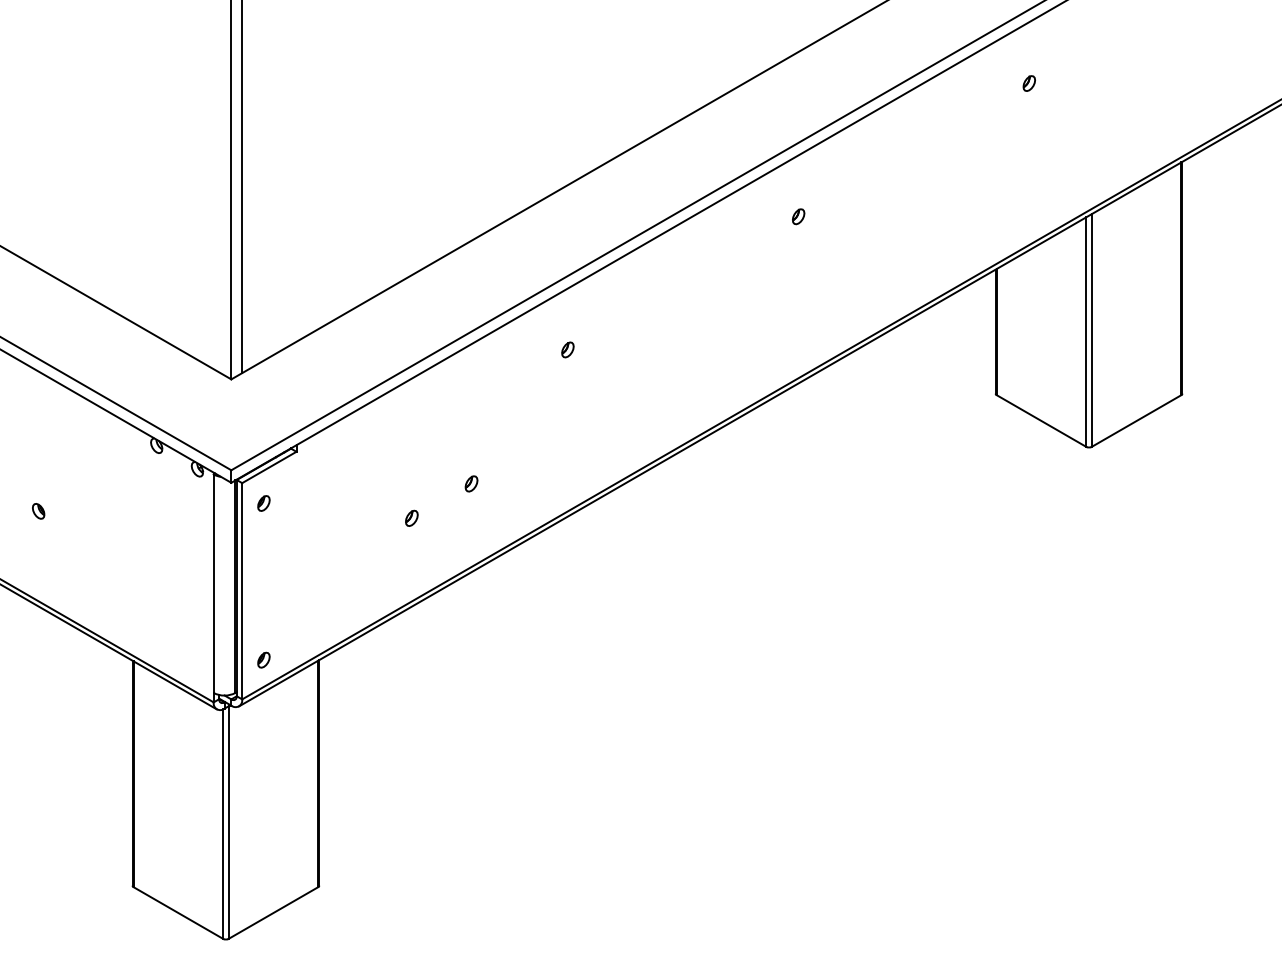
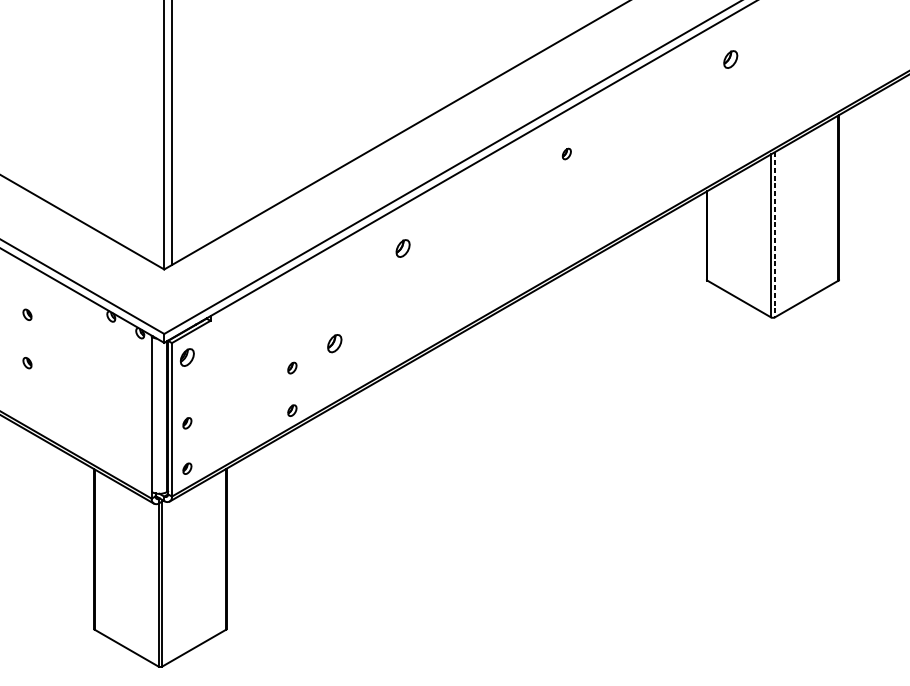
part: (1028, 83) -> (730, 59), size x1.6
line: (1091, 331) -> (774, 235), solid -> dashed
part: (567, 349) -> (402, 248), size x1.6
part: (38, 443) -> (27, 314), added
part: (471, 483) -> (334, 343), size x1.6
part: (263, 503) -> (187, 357), size x1.6
part: (411, 577) -> (292, 410), added
part: (263, 595) -> (187, 422), added

